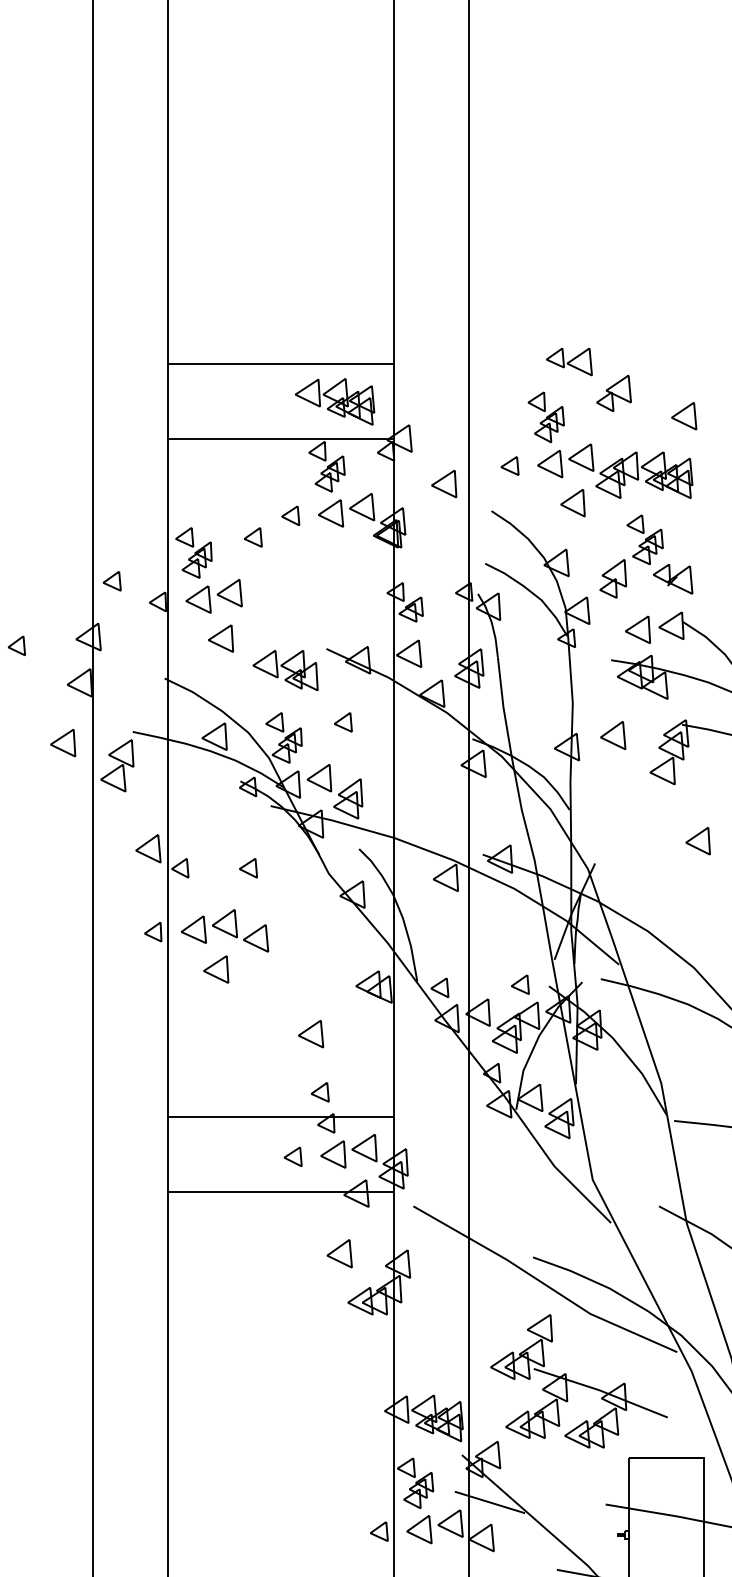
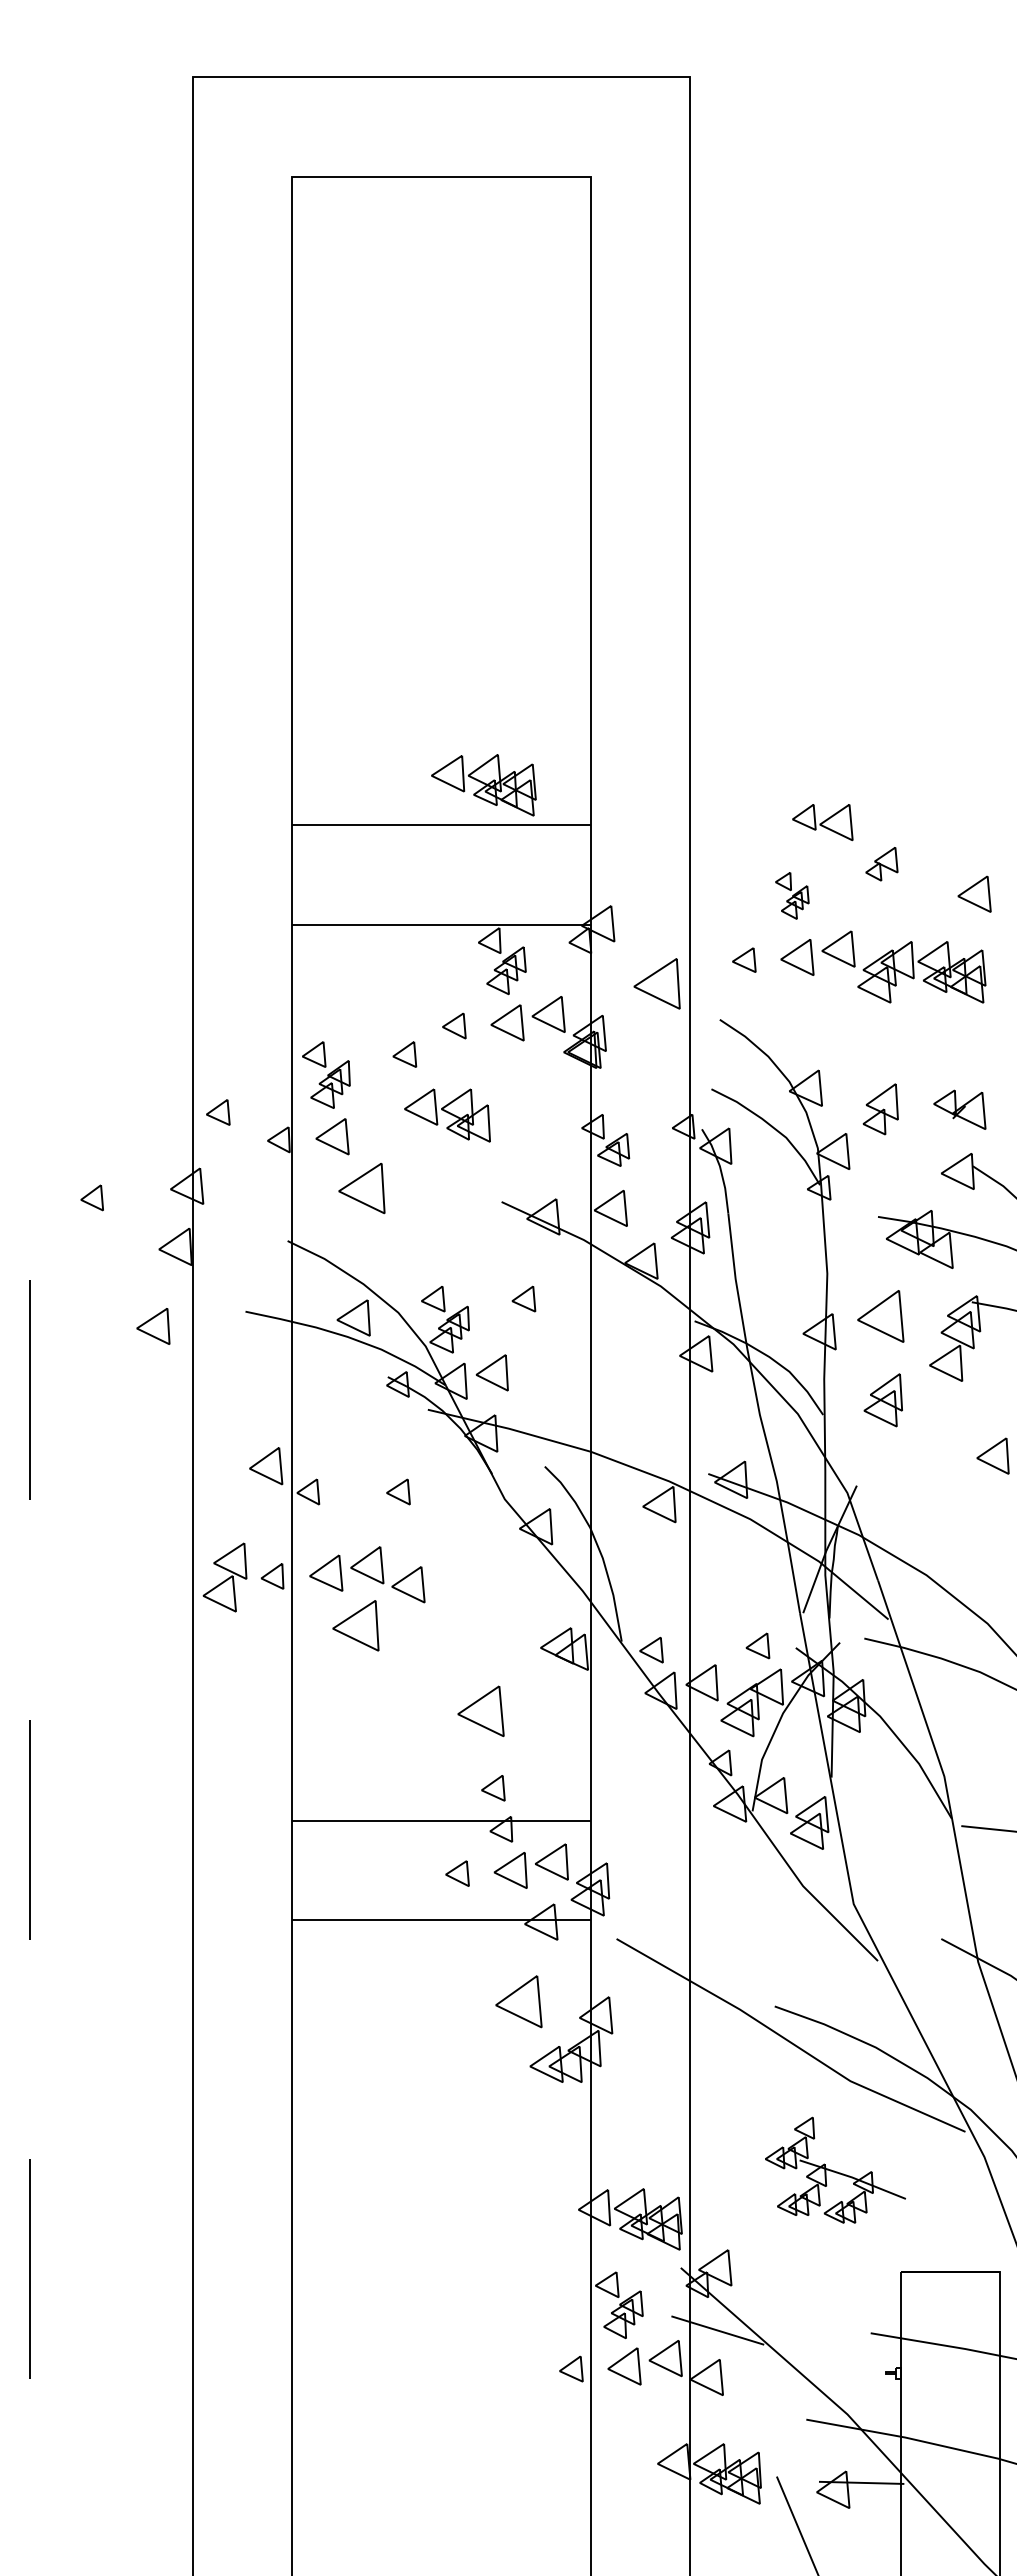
part: (613, 392) -> (881, 863), size x0.7
part: (334, 402) -> (483, 785), moved
part: (546, 417) -> (792, 895), size x0.7
part: (444, 483) -> (657, 983), size x1.4
part: (572, 502) -> (827, 1008), removed
part: (644, 539) -> (922, 1057), removed
part: (229, 592) -> (373, 1127), removed
part: (637, 629) -> (913, 1176), removed
part: (221, 637) -> (362, 1187), size x1.4
part: (285, 670) -> (447, 1115), moved
part: (613, 735) -> (880, 1316), size x1.4
part: (116, 765) -> (224, 1577), moved
part: (347, 799) -> (882, 1400), moved
part: (215, 969) -> (355, 1625), size x1.4
part: (311, 1033) -> (481, 1710), size x1.4
part: (339, 1253) -> (519, 2001), size x1.4
part: (578, 1380) -> (835, 2169), size x0.6

